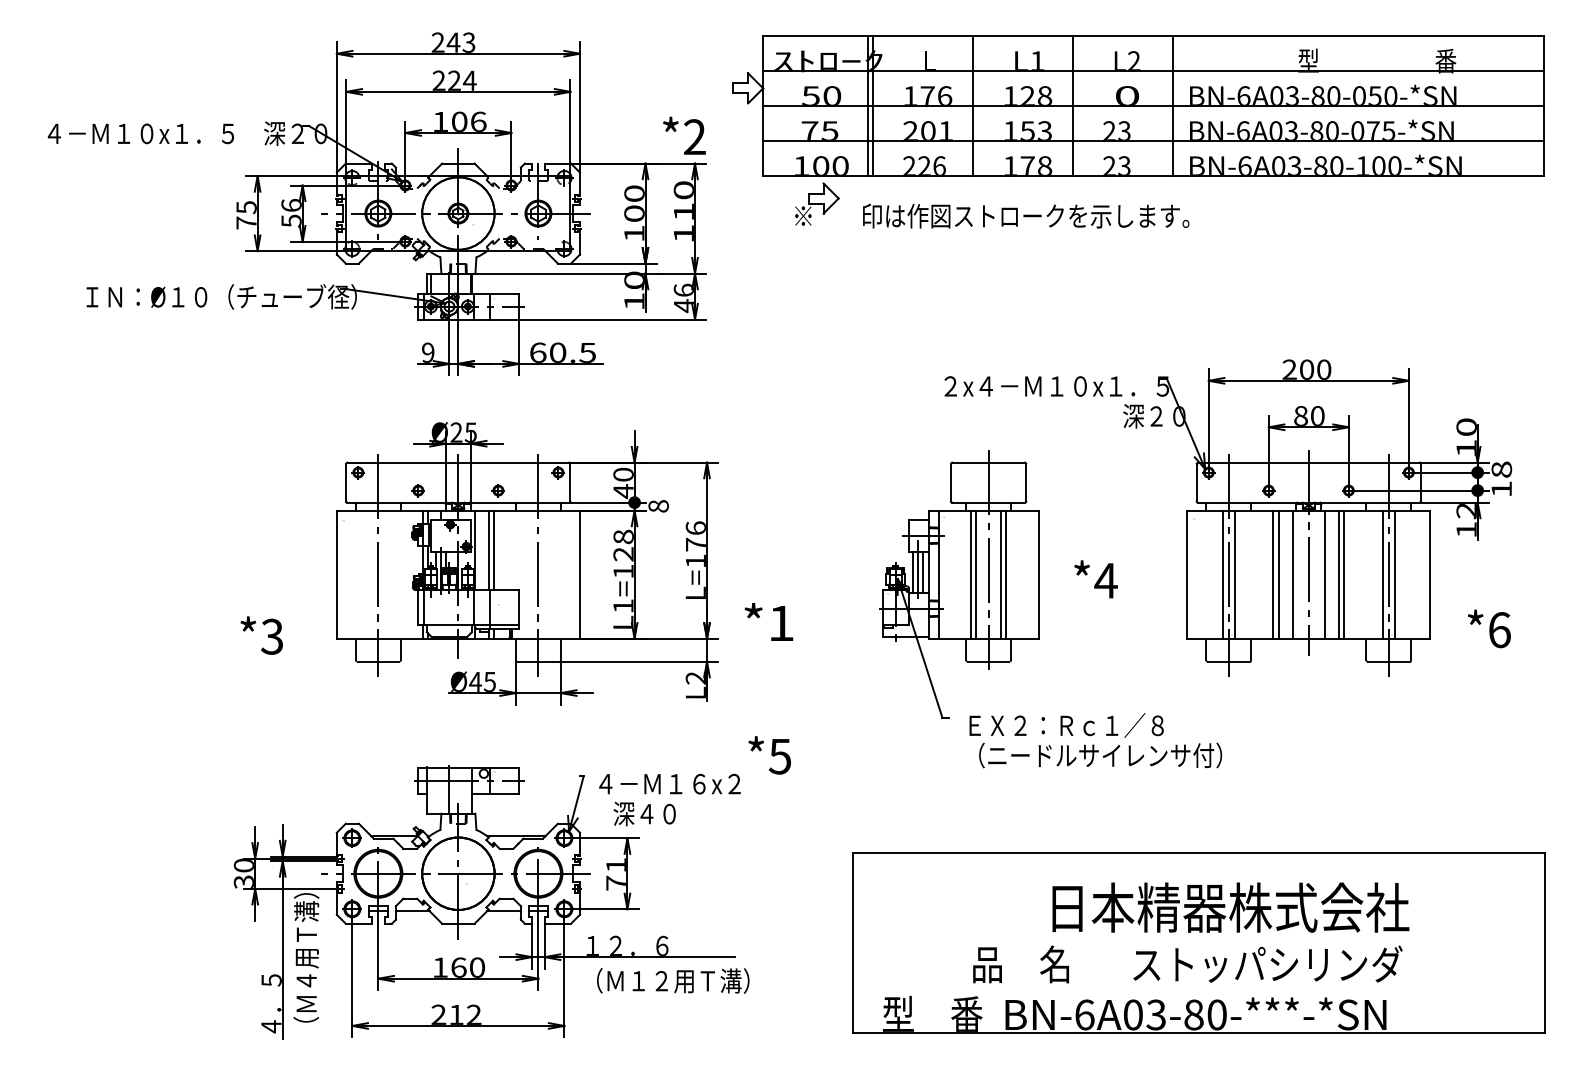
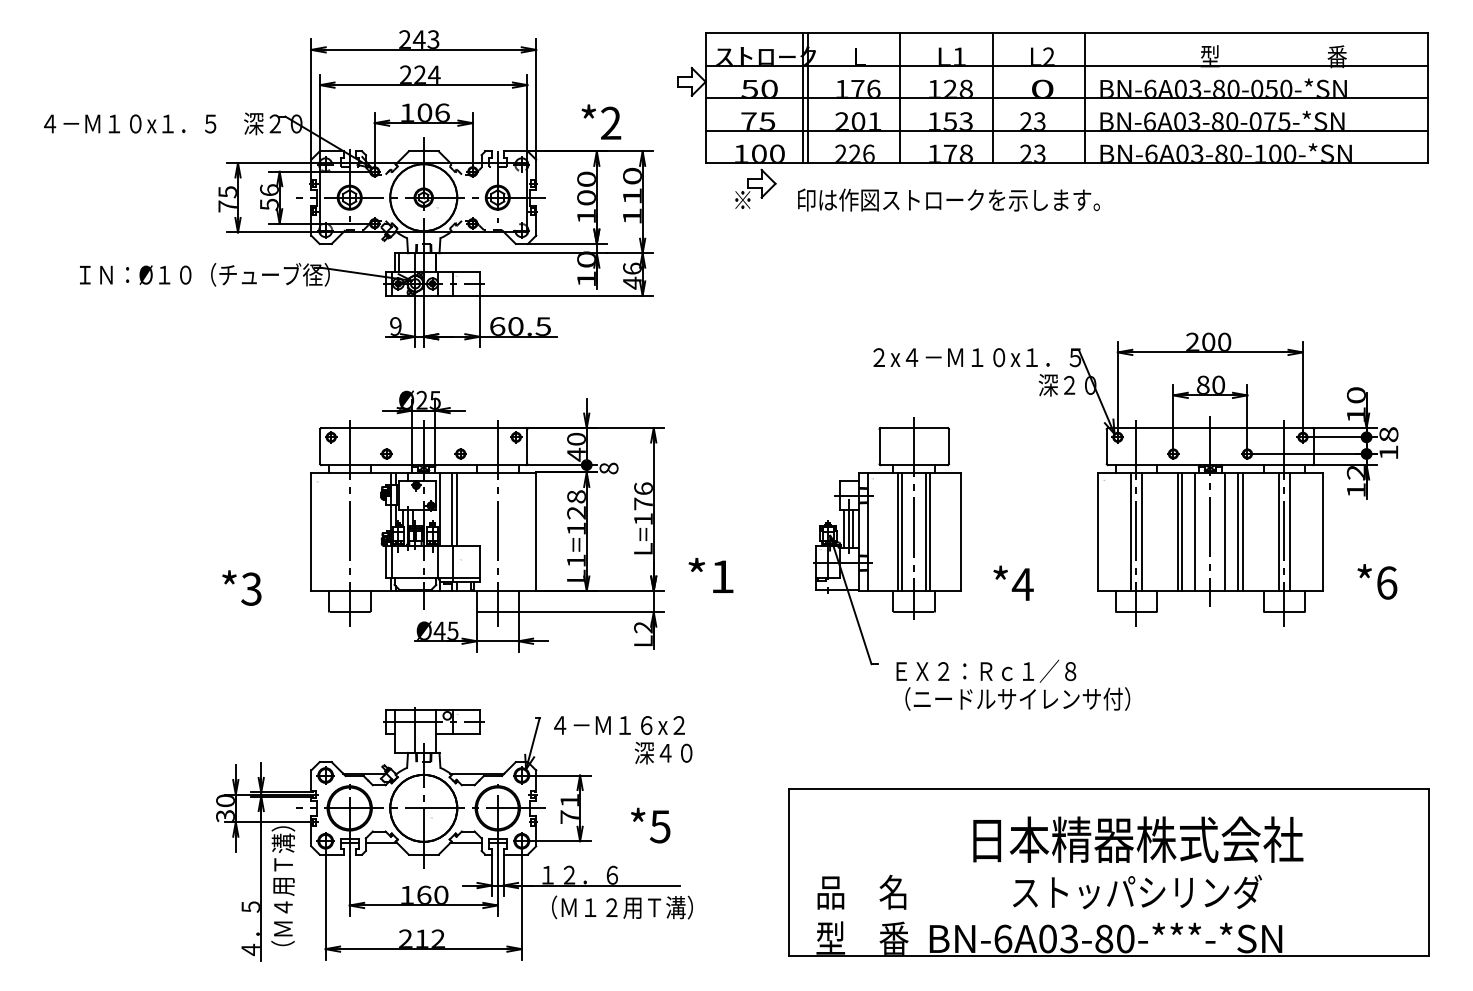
text: (684, 135) -> (601, 121), moved
text: (1095, 579) -> (1013, 583), moved
text: (769, 755) -> (650, 825), moved
text: (644, 813) -> (663, 752), moved
text: (1267, 963) -> (1137, 891), moved
text: (1020, 964) -> (861, 892), moved

